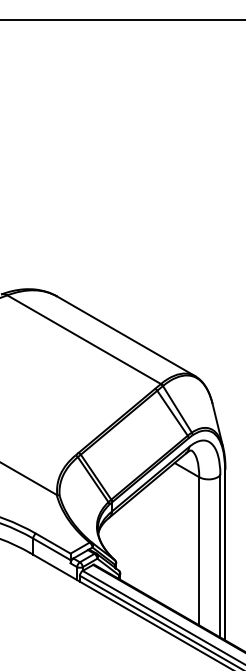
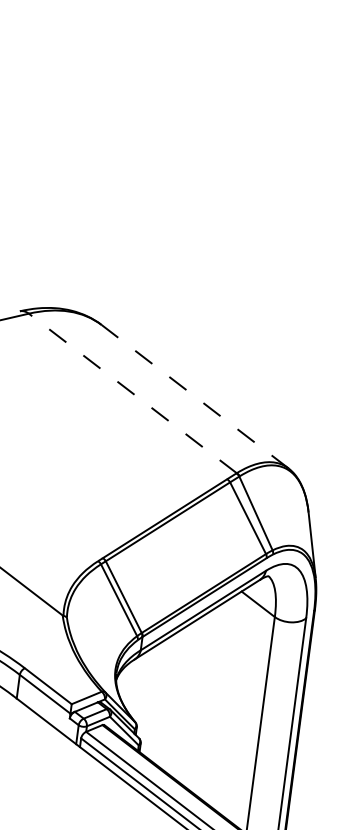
line: (126, 336) -> (195, 396), solid -> dashed
line: (84, 339) -> (133, 393), solid -> dashed

